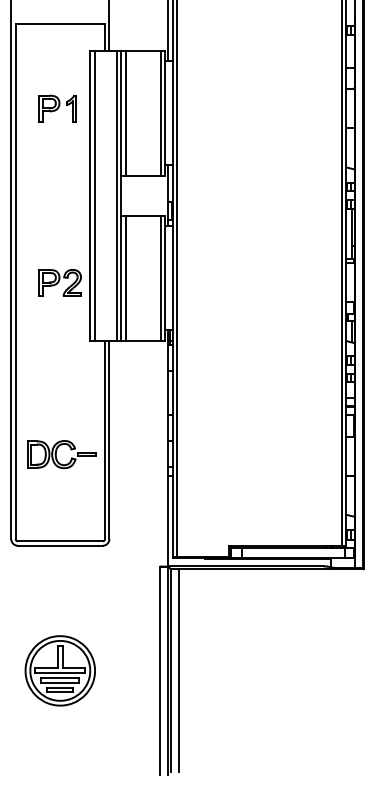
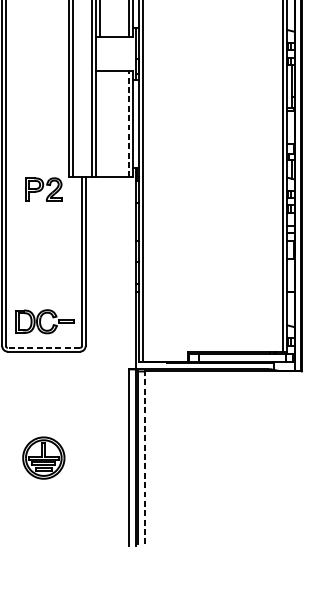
line: (125, 277) -> (99, 123), removed
line: (160, 278) -> (129, 124), solid -> dashed
part: (59, 282) -> (43, 189), moved
part: (61, 454) -> (44, 321), moved
line: (60, 541) -> (44, 348), solid -> dashed
part: (59, 670) -> (43, 457), size x0.7
line: (179, 670) -> (145, 457), solid -> dashed

